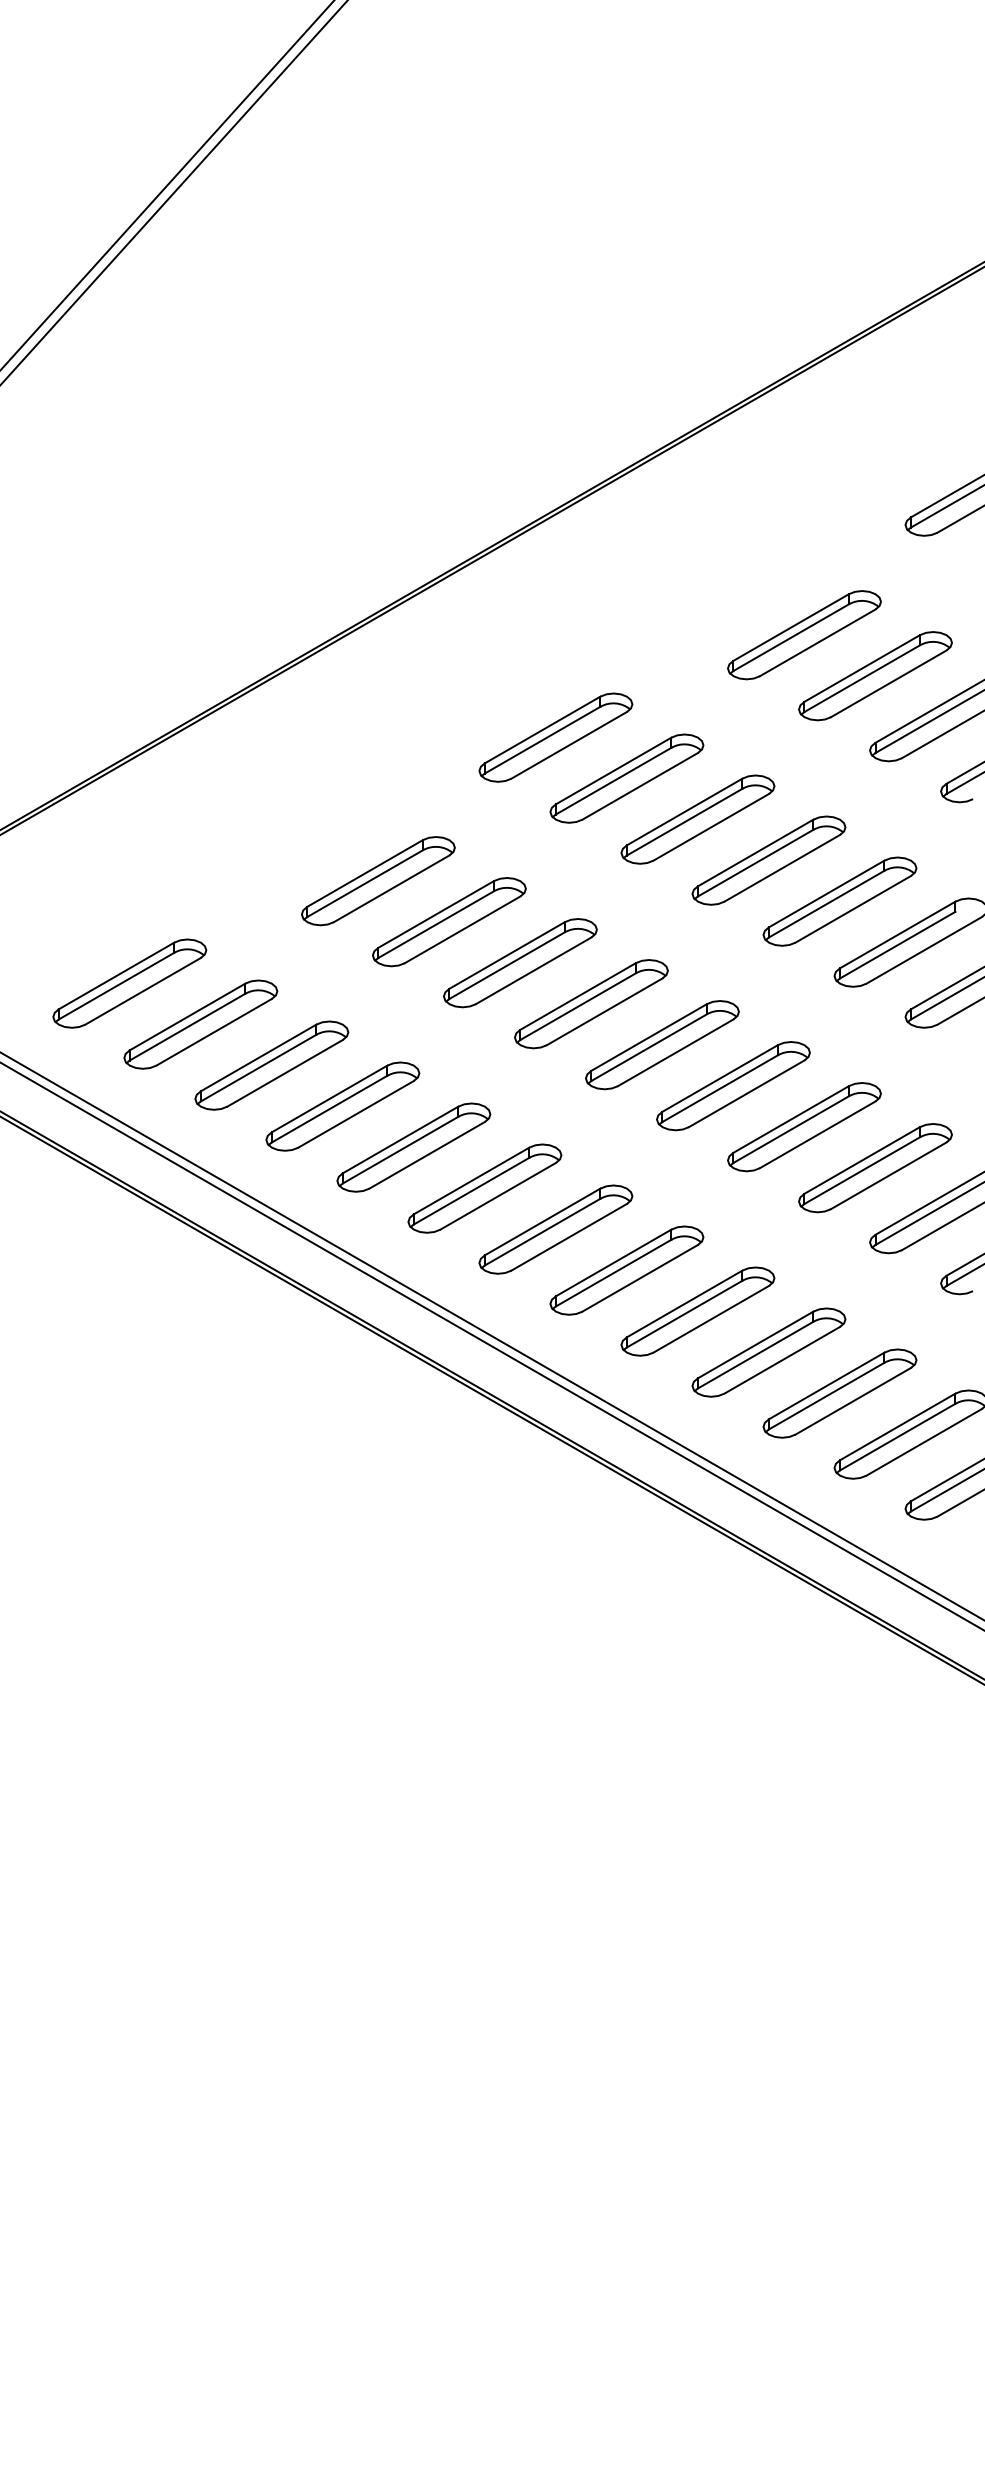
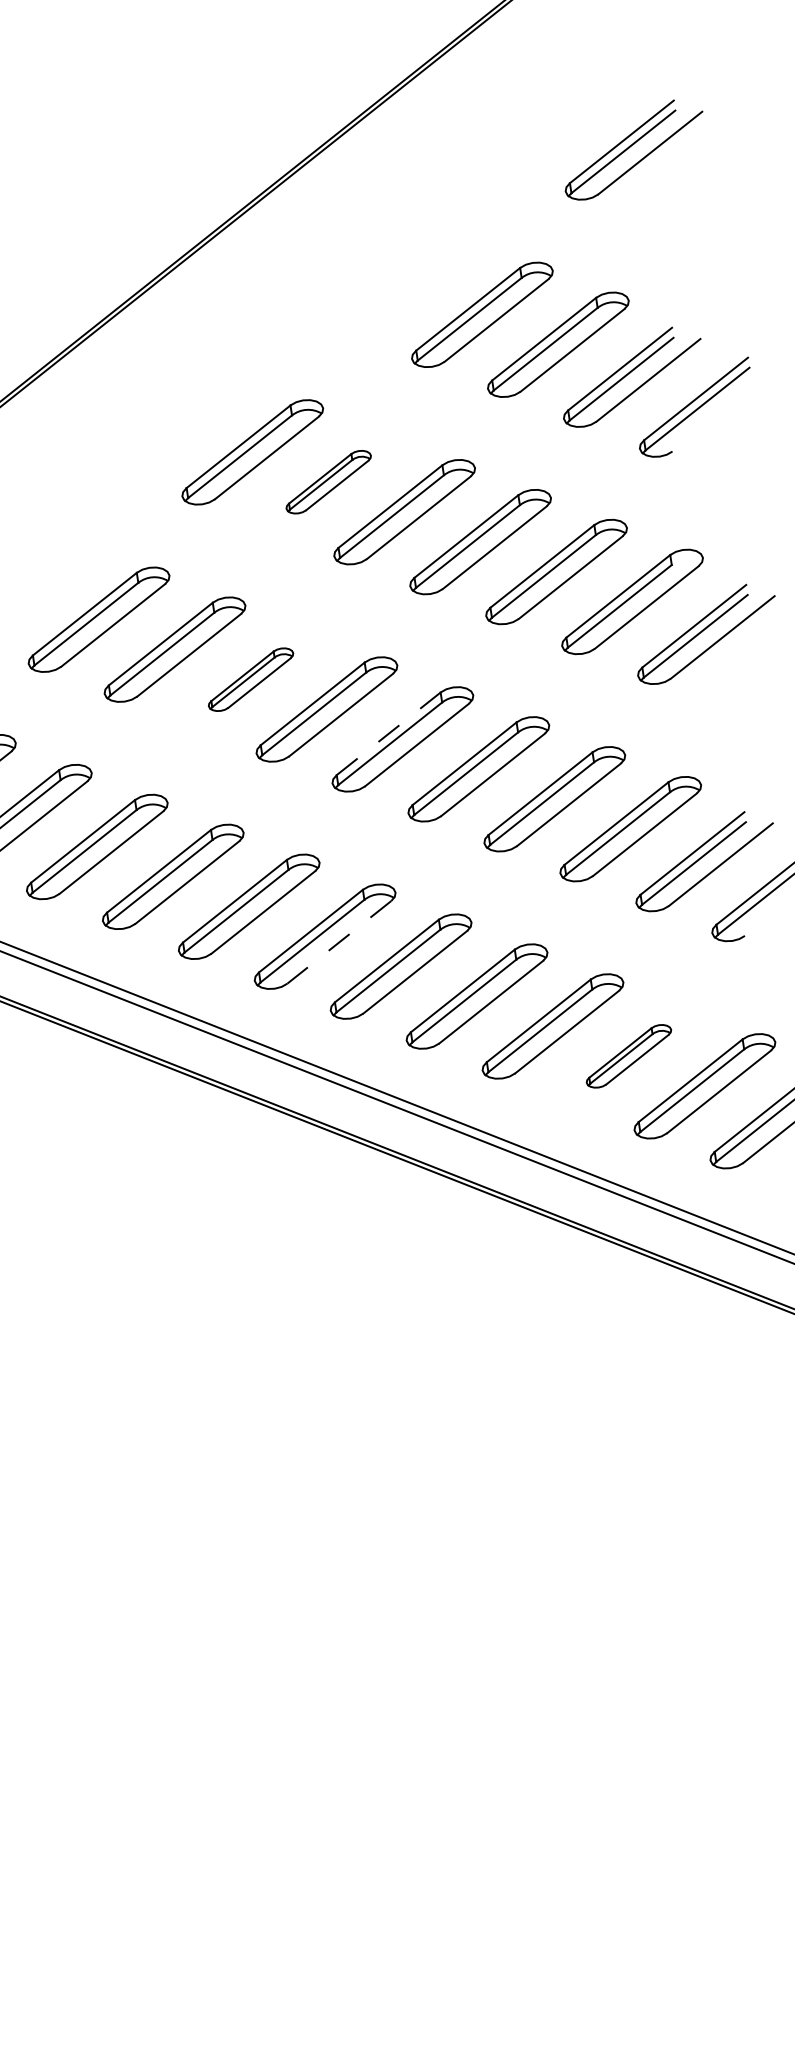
part: (626, 778) -> (328, 482), size x0.6
part: (520, 963) -> (251, 679), size x0.6
line: (649, 1037) -> (389, 733), solid -> dashed
line: (569, 1237) -> (339, 942), solid -> dashed
part: (839, 1393) -> (628, 1056), size x0.6

